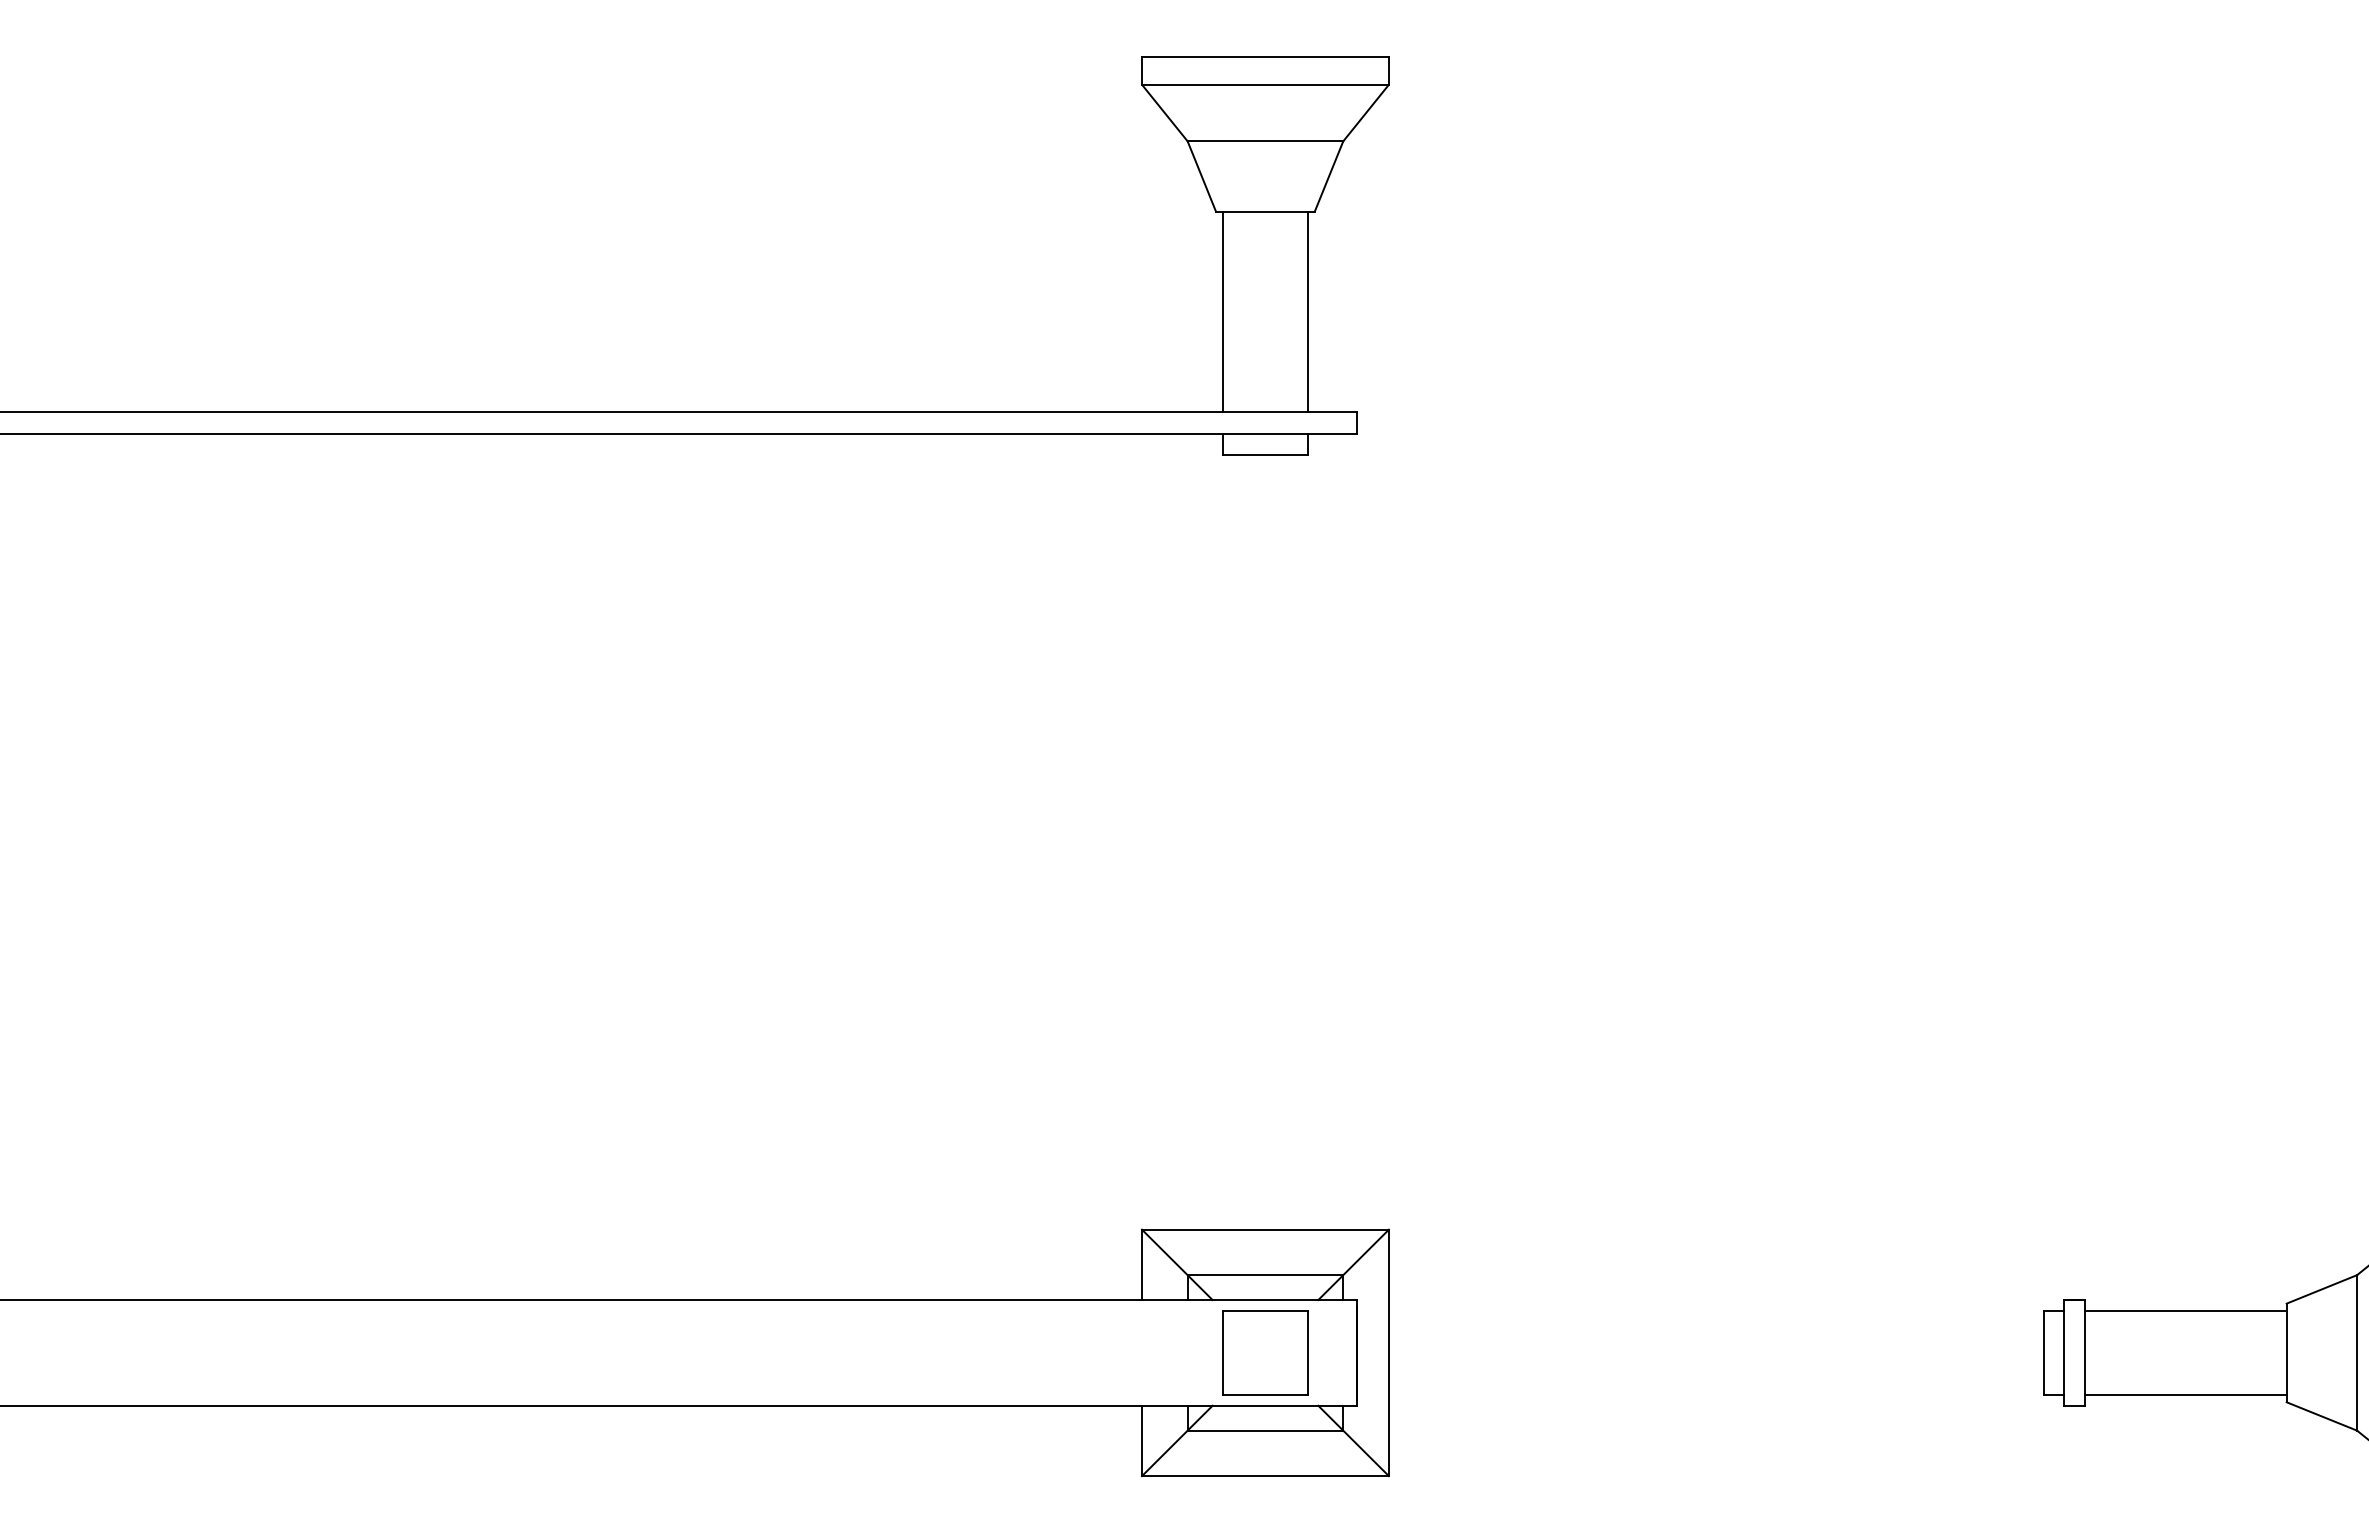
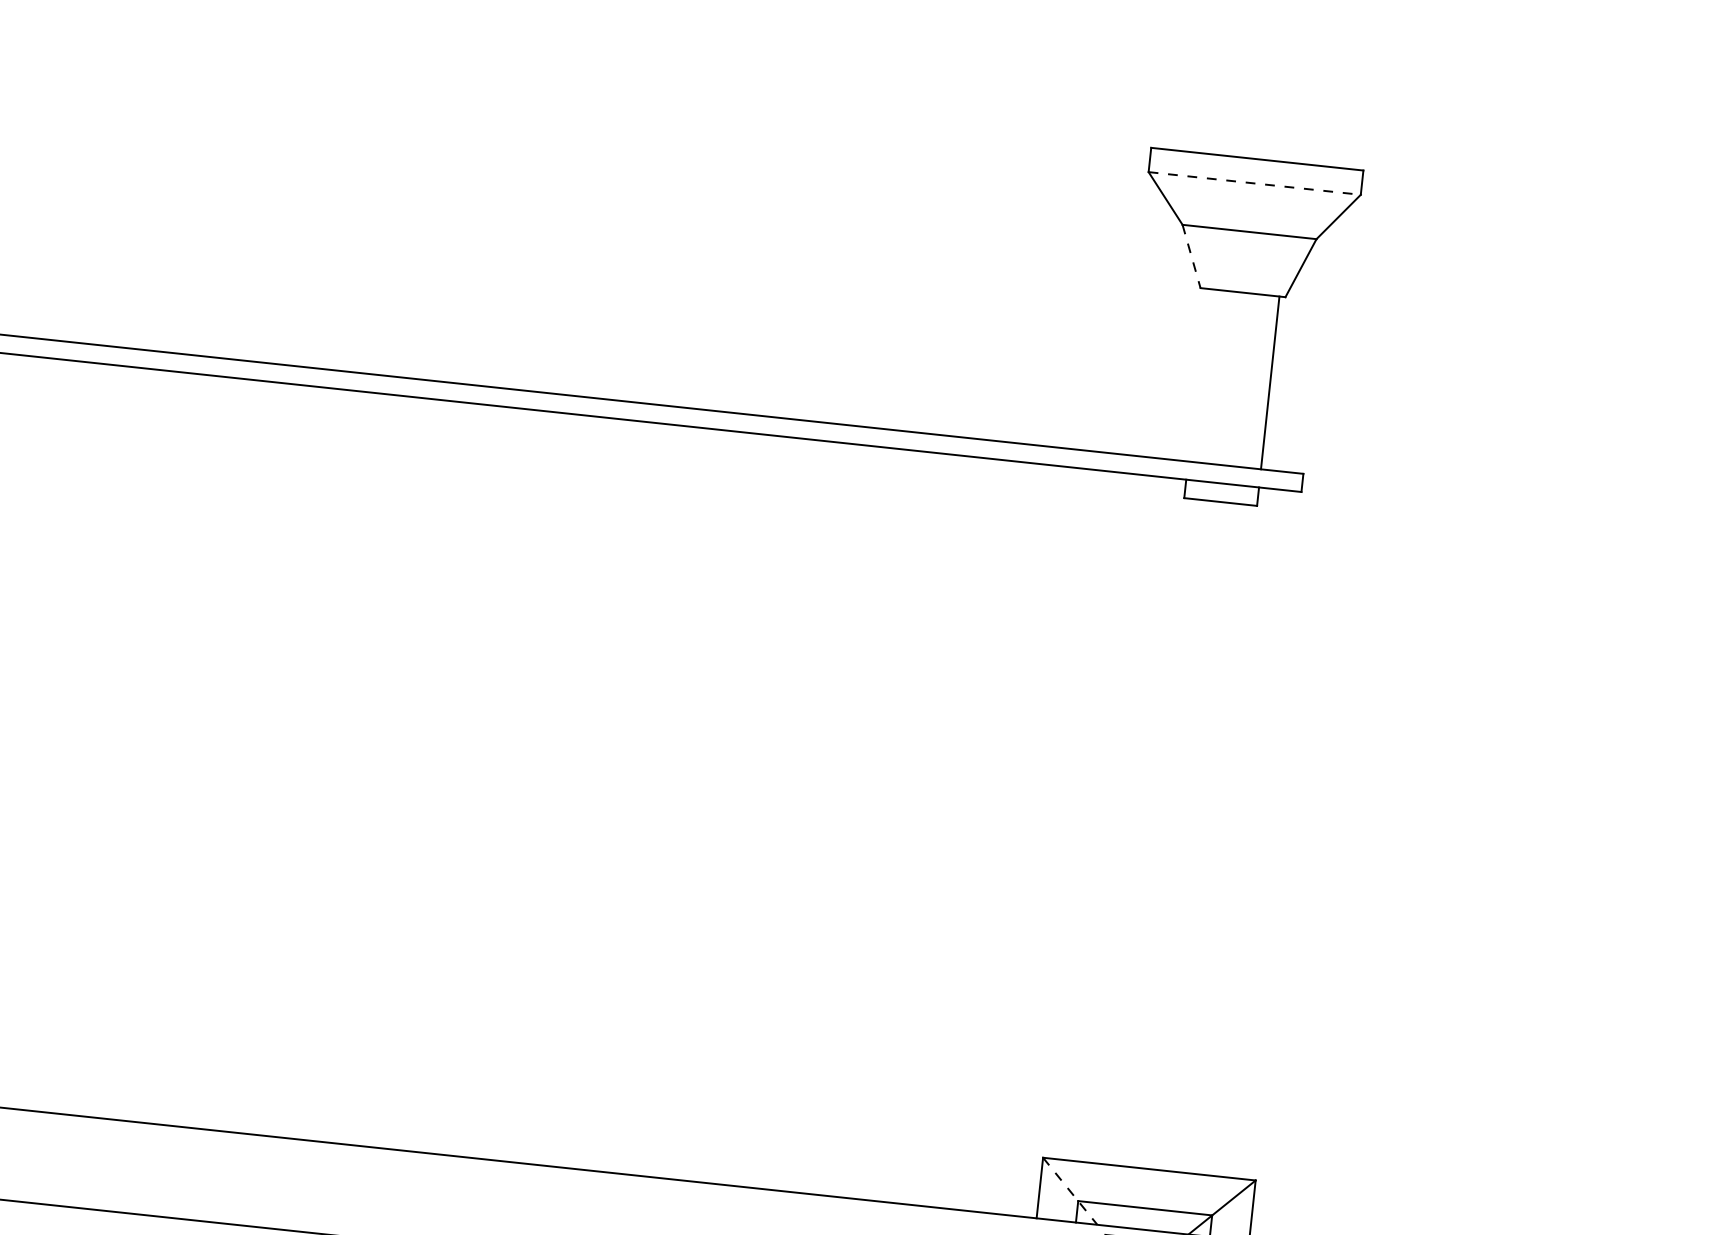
line: (1265, 85) -> (1254, 183), solid -> dashed
line: (1201, 176) -> (1191, 256), solid -> dashed
line: (1223, 311) -> (1197, 374), removed
line: (1177, 1264) -> (1070, 1190), solid -> dashed

